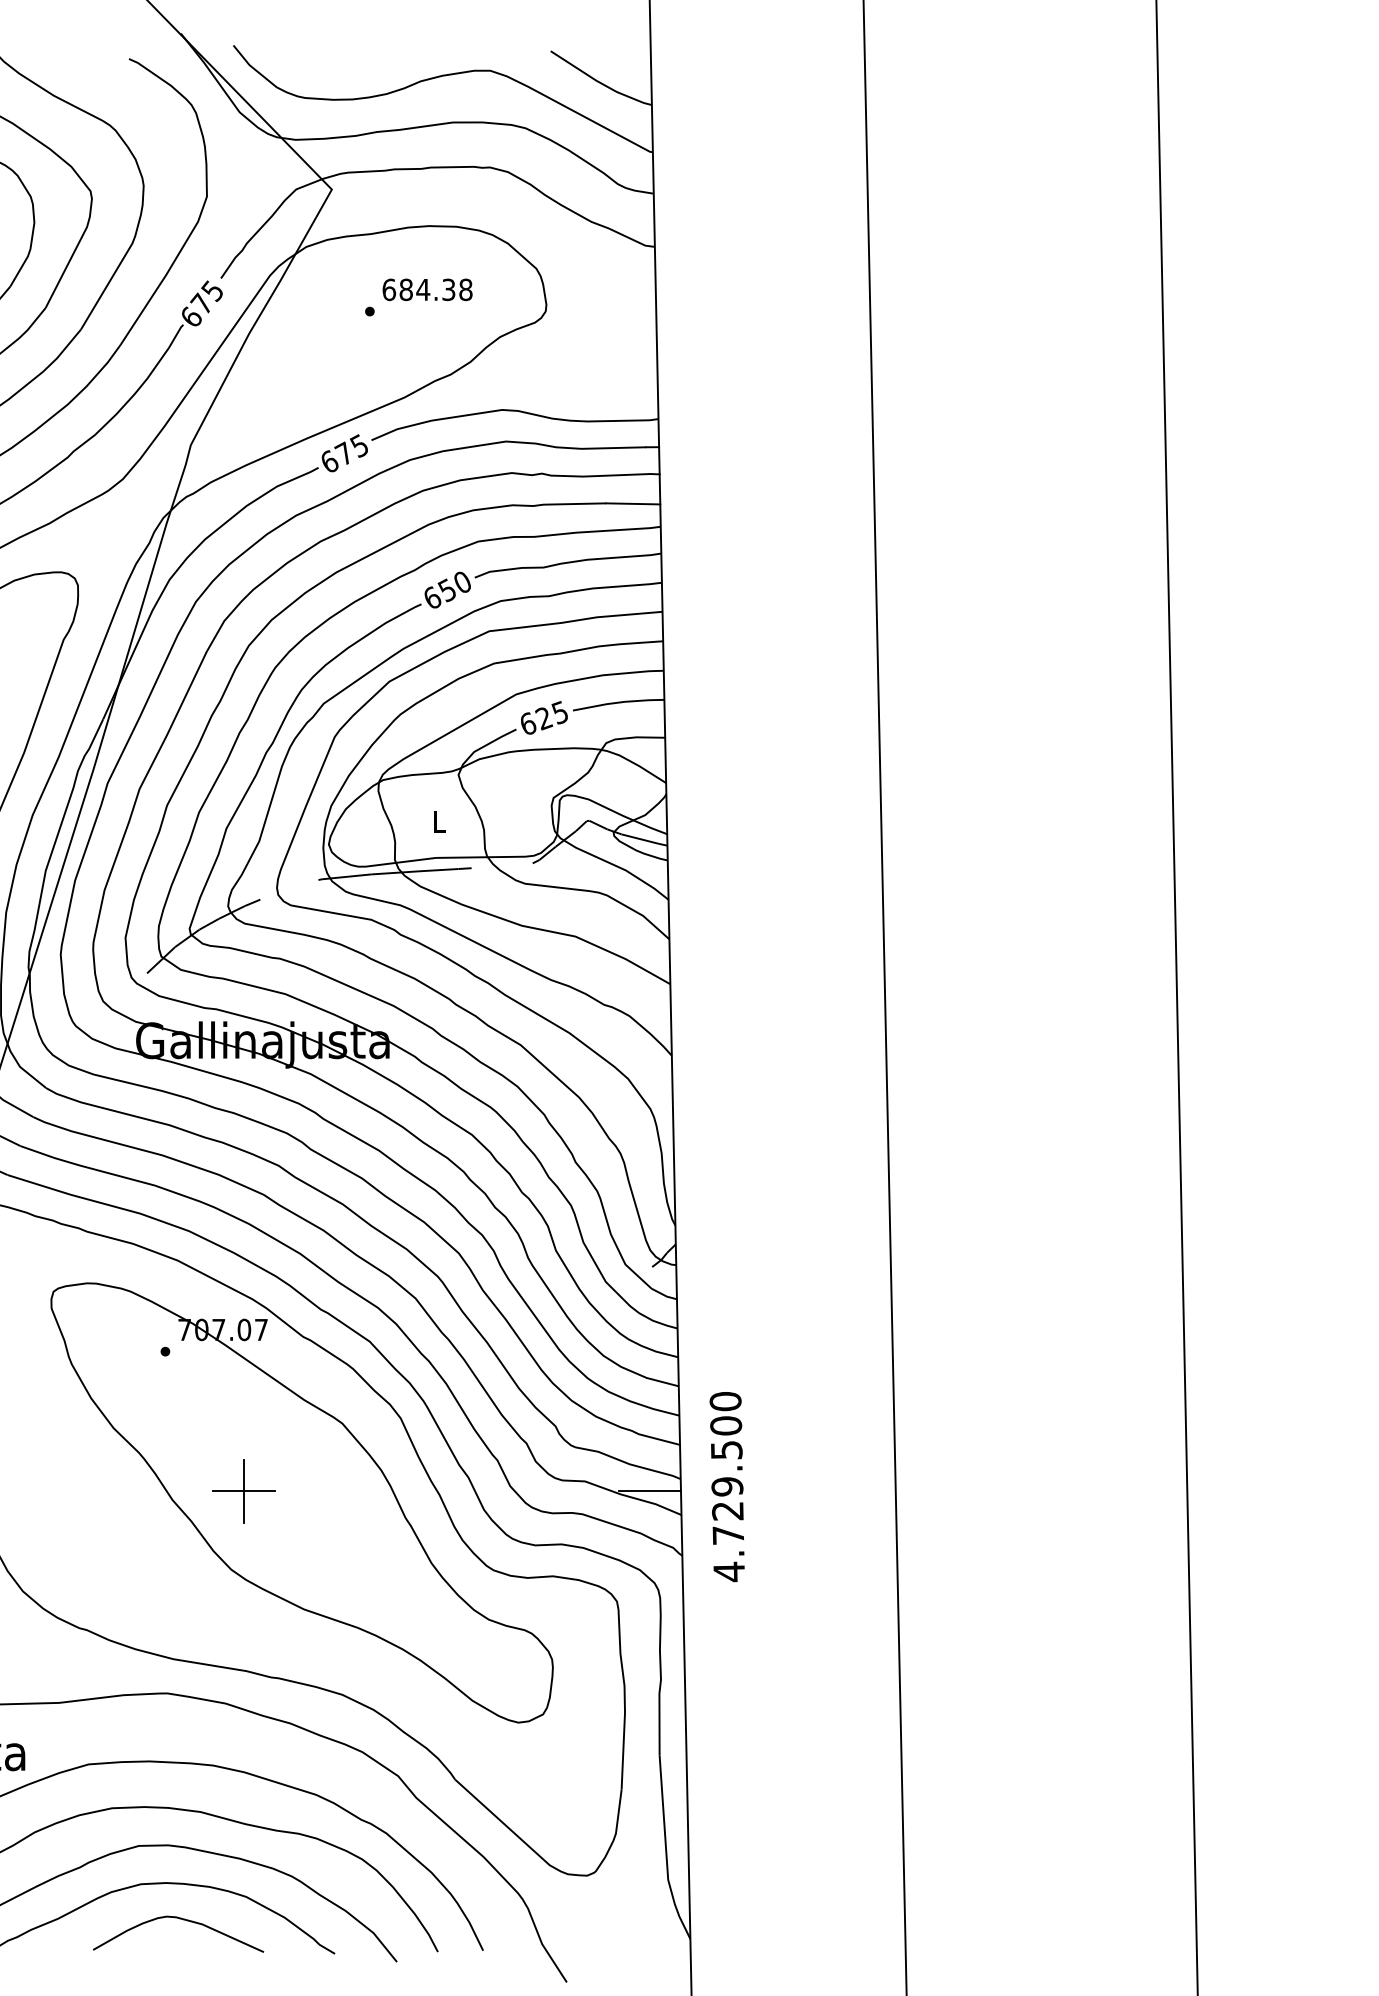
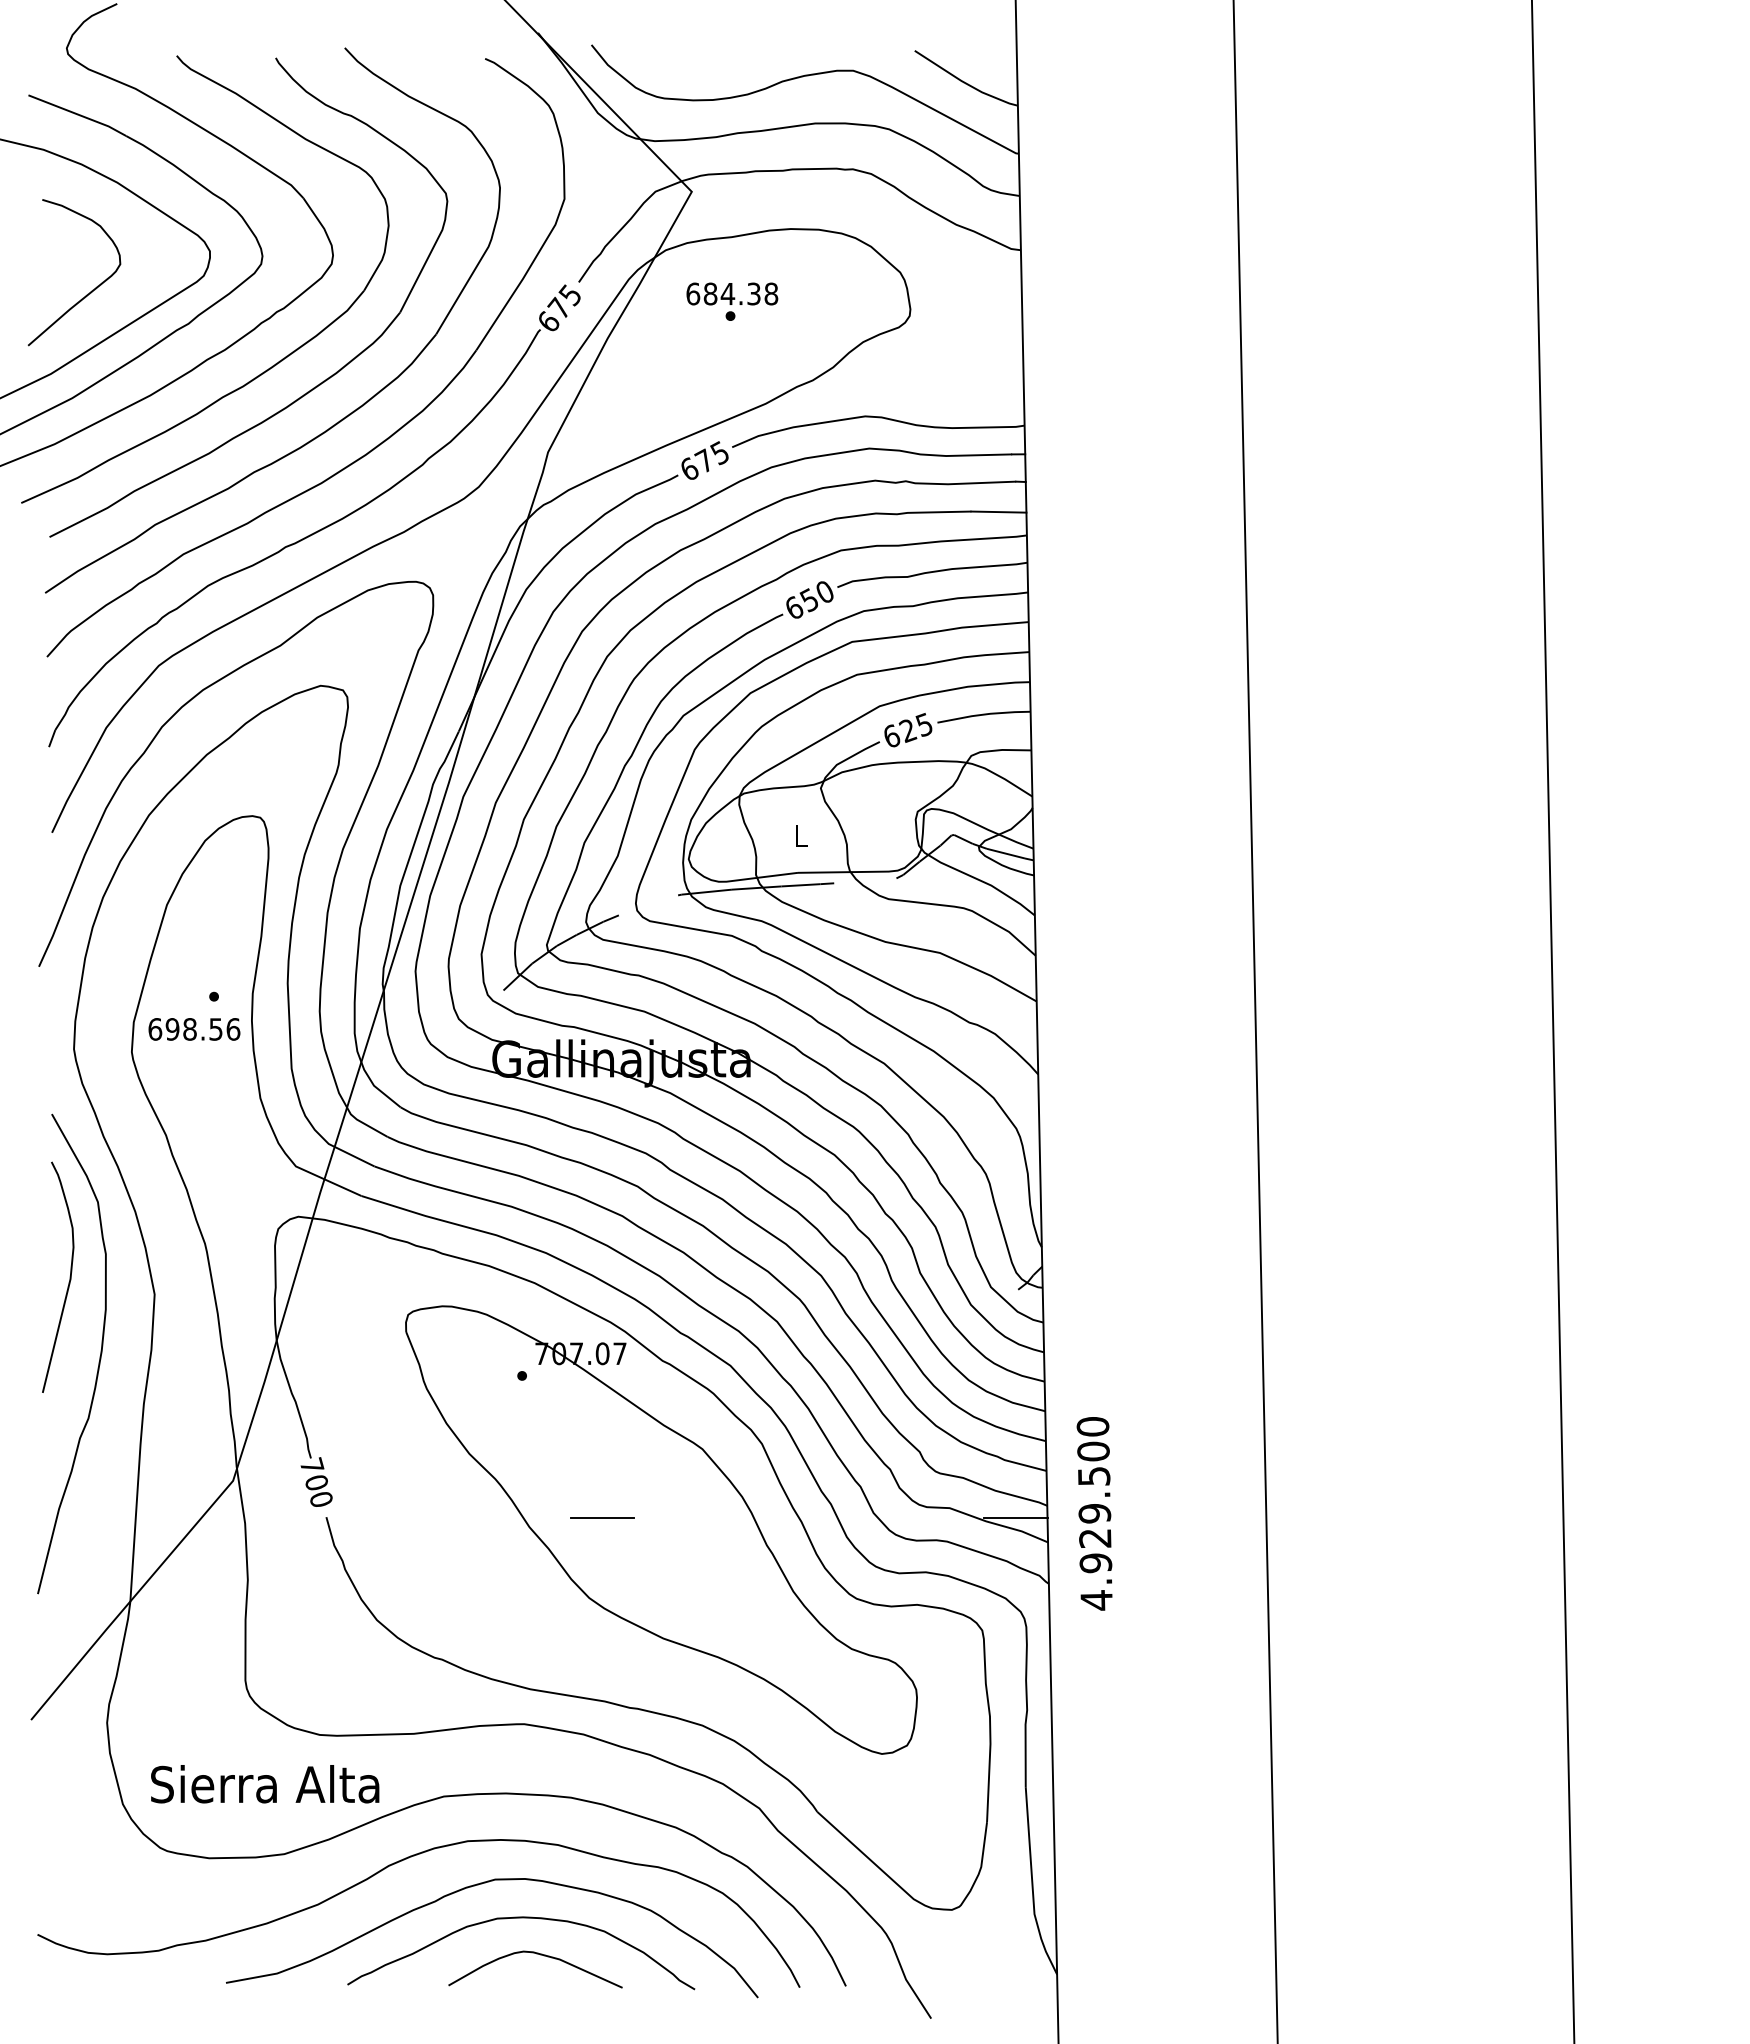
text: (427, 289) -> (732, 293), moved
line: (244, 1491) -> (602, 1518), removed
text: (728, 1535) -> (1095, 1563), 4.729.500 -> 4.929.500

